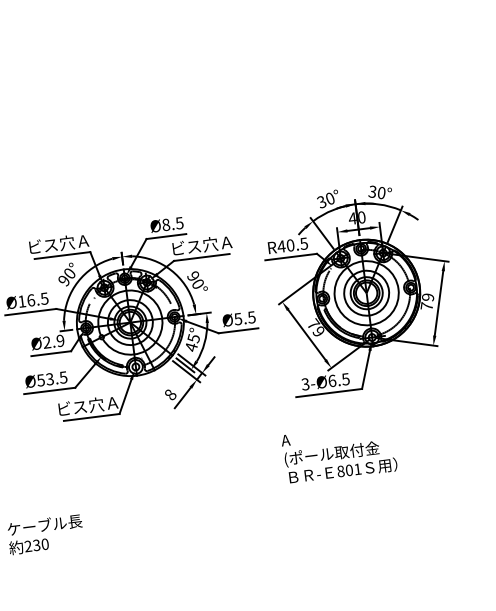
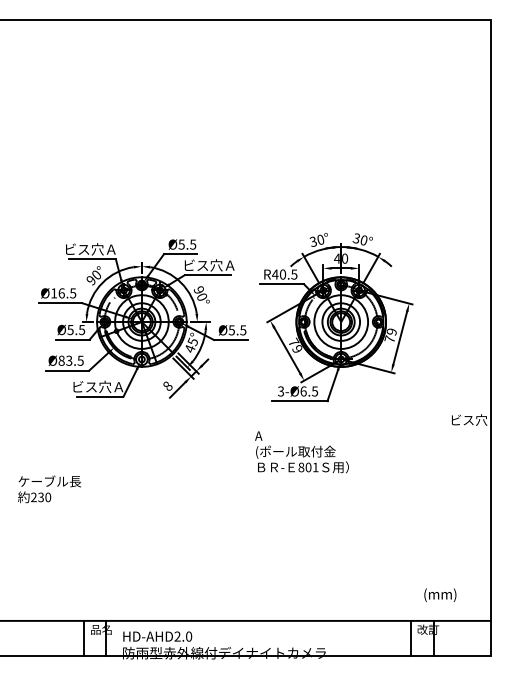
text: (165, 224) -> (181, 244), Ø8.5 -> Ø5.5
text: (53, 341) -> (76, 329), Ø2.9 -> Ø5.5
text: (40, 380) -> (61, 360), Ø53.5 -> Ø83.5

